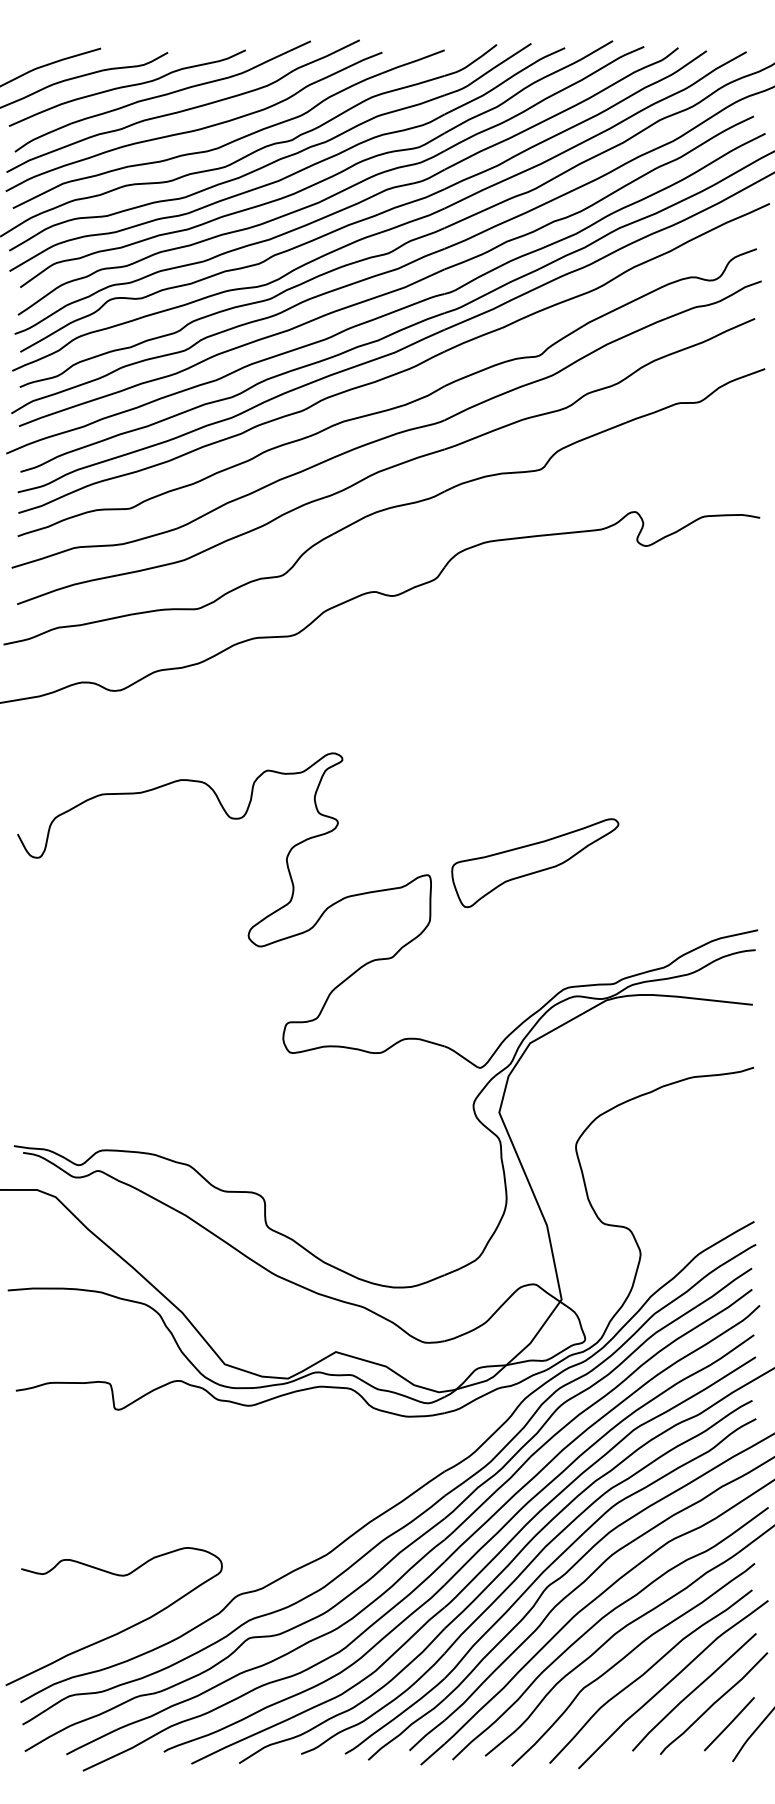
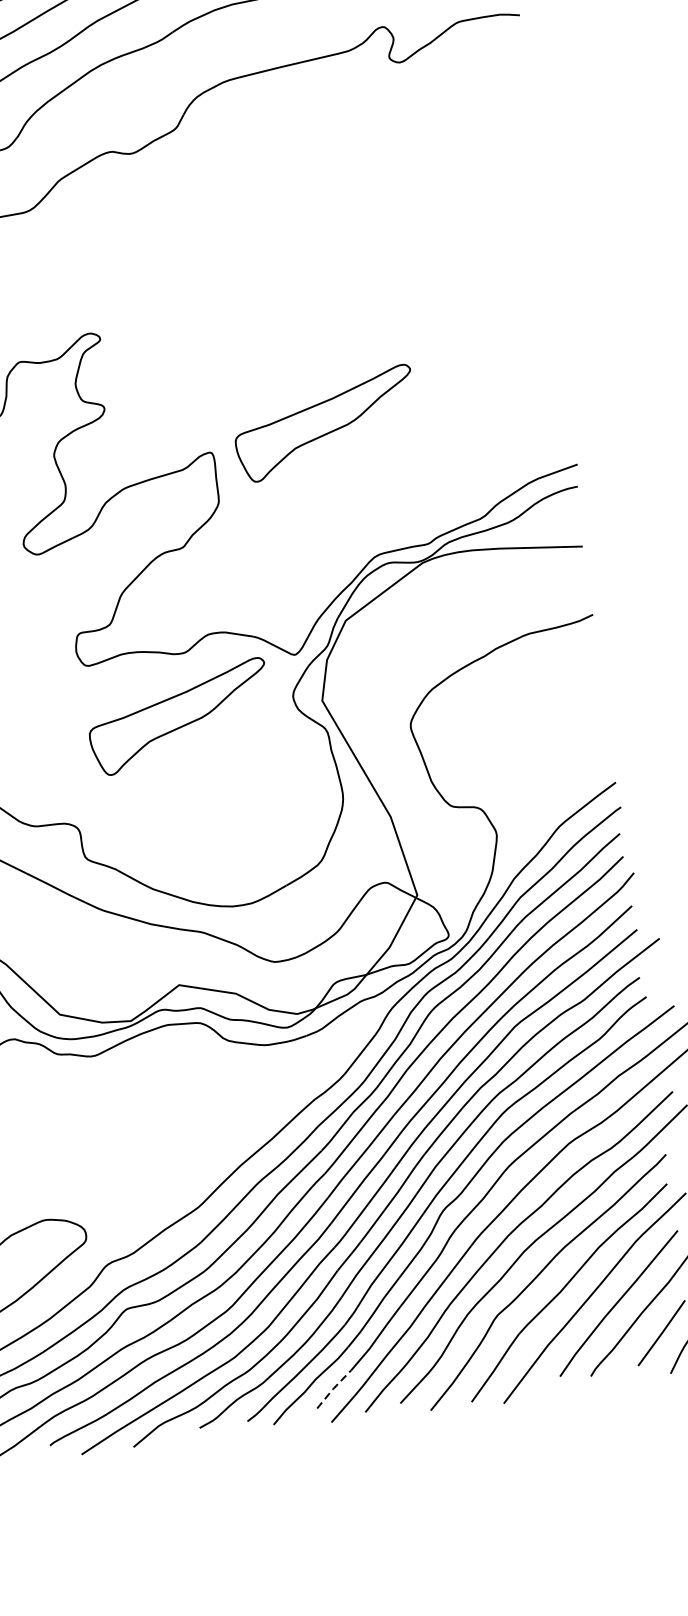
part: (368, 1110) -> (179, 717), added
line: (426, 1735) -> (333, 1389), solid -> dashed

